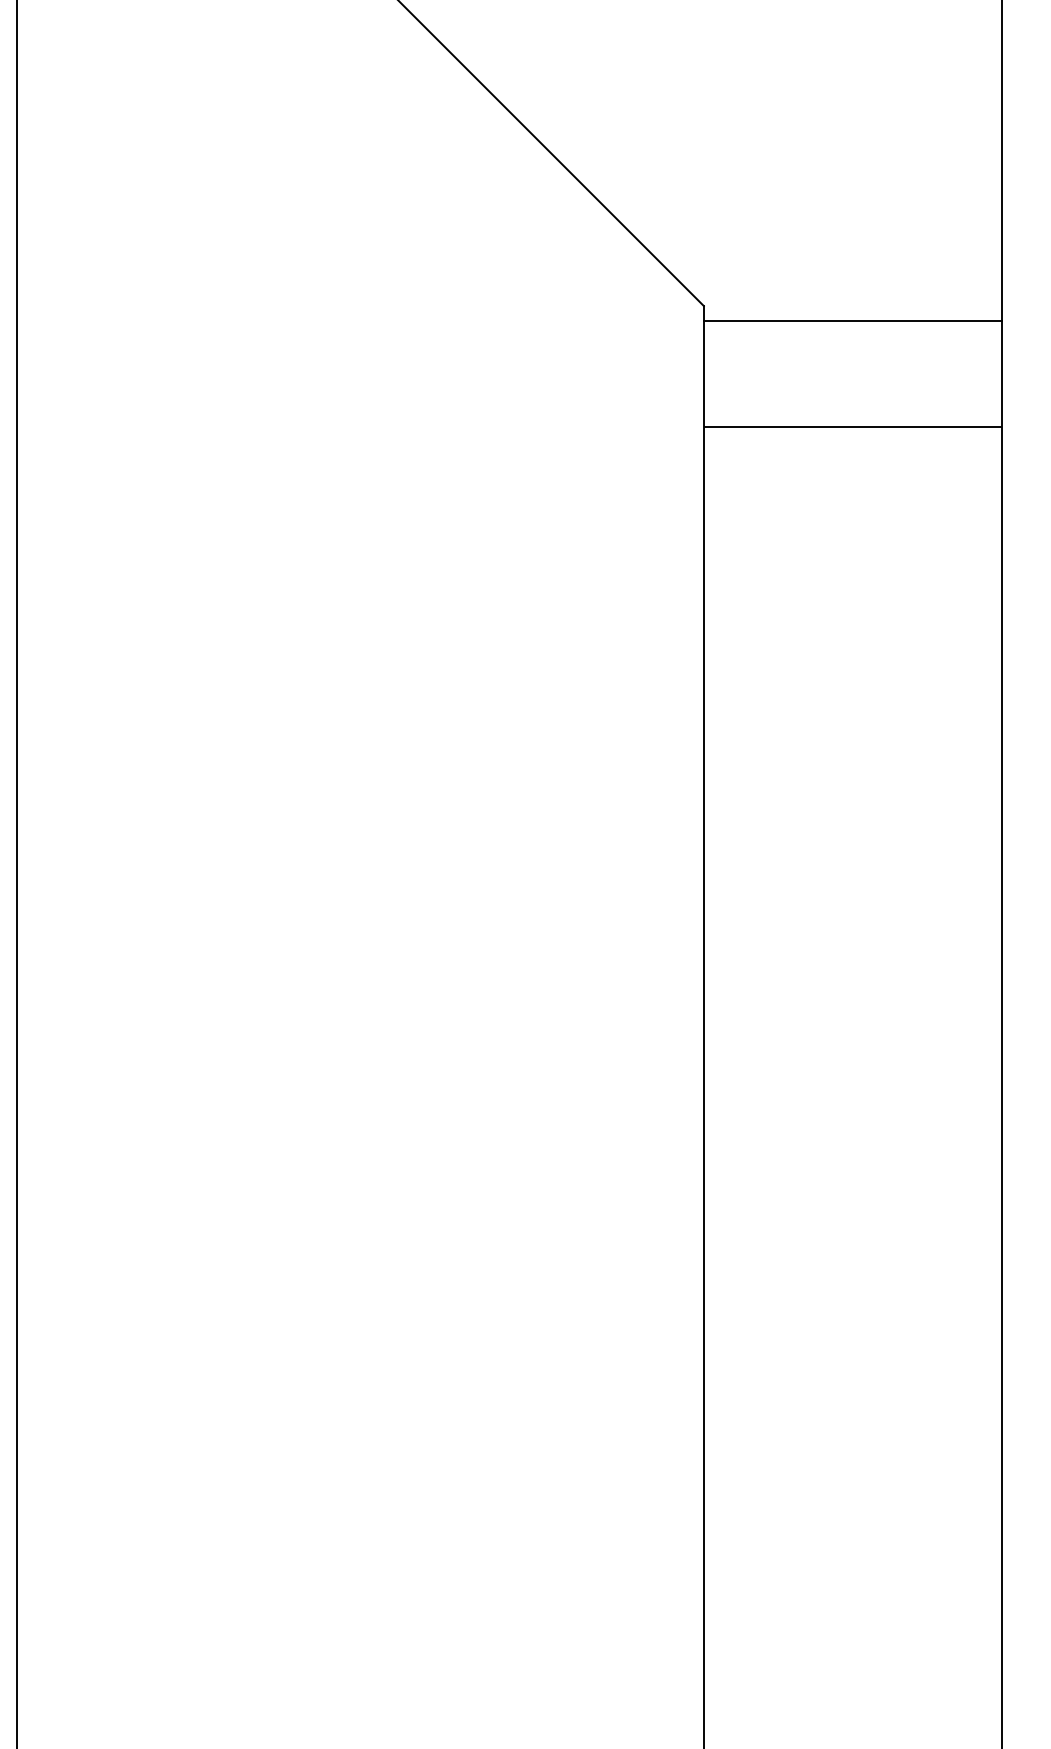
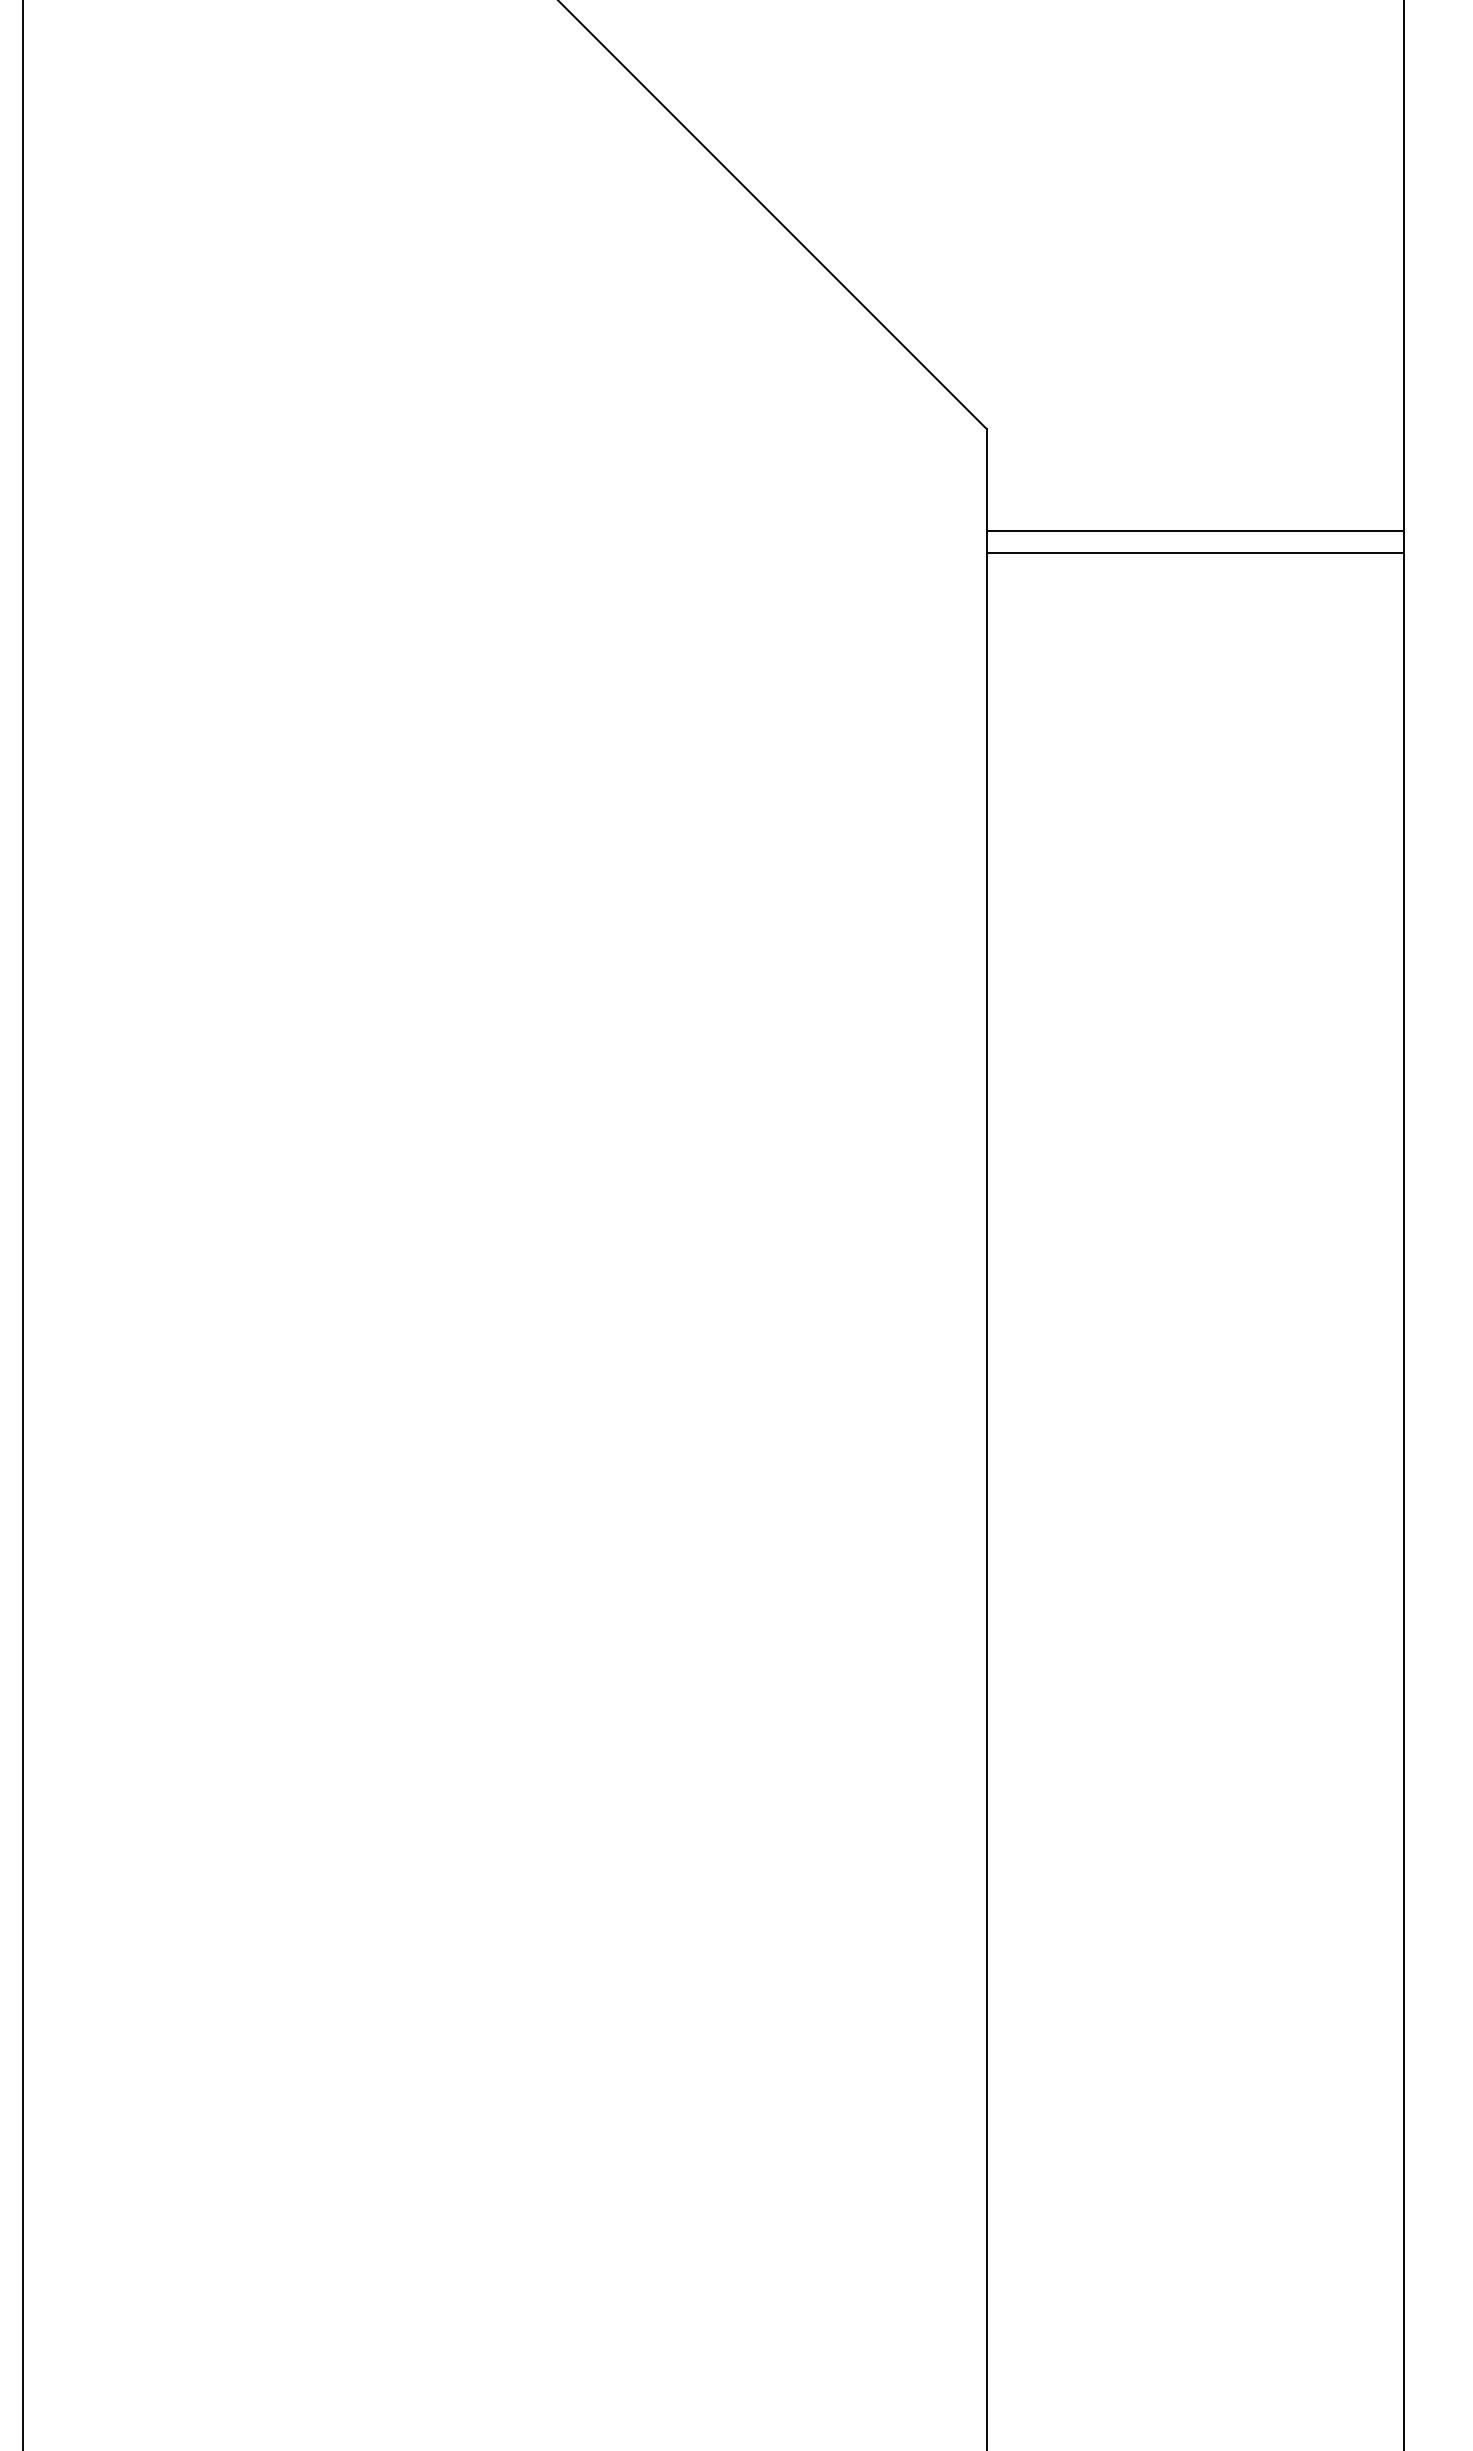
line: (852, 321) -> (1194, 531), moved
line: (852, 427) -> (1194, 552), moved

